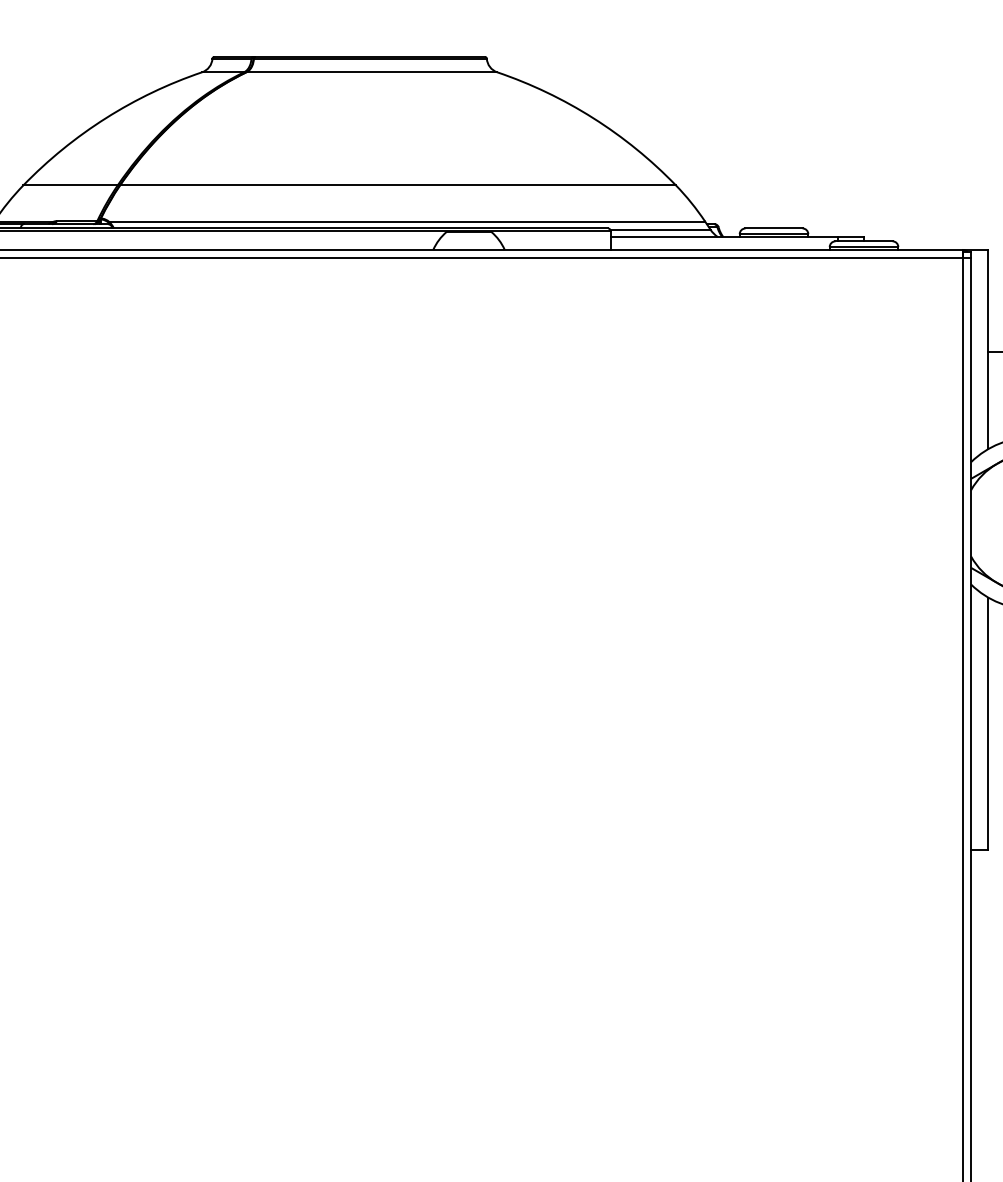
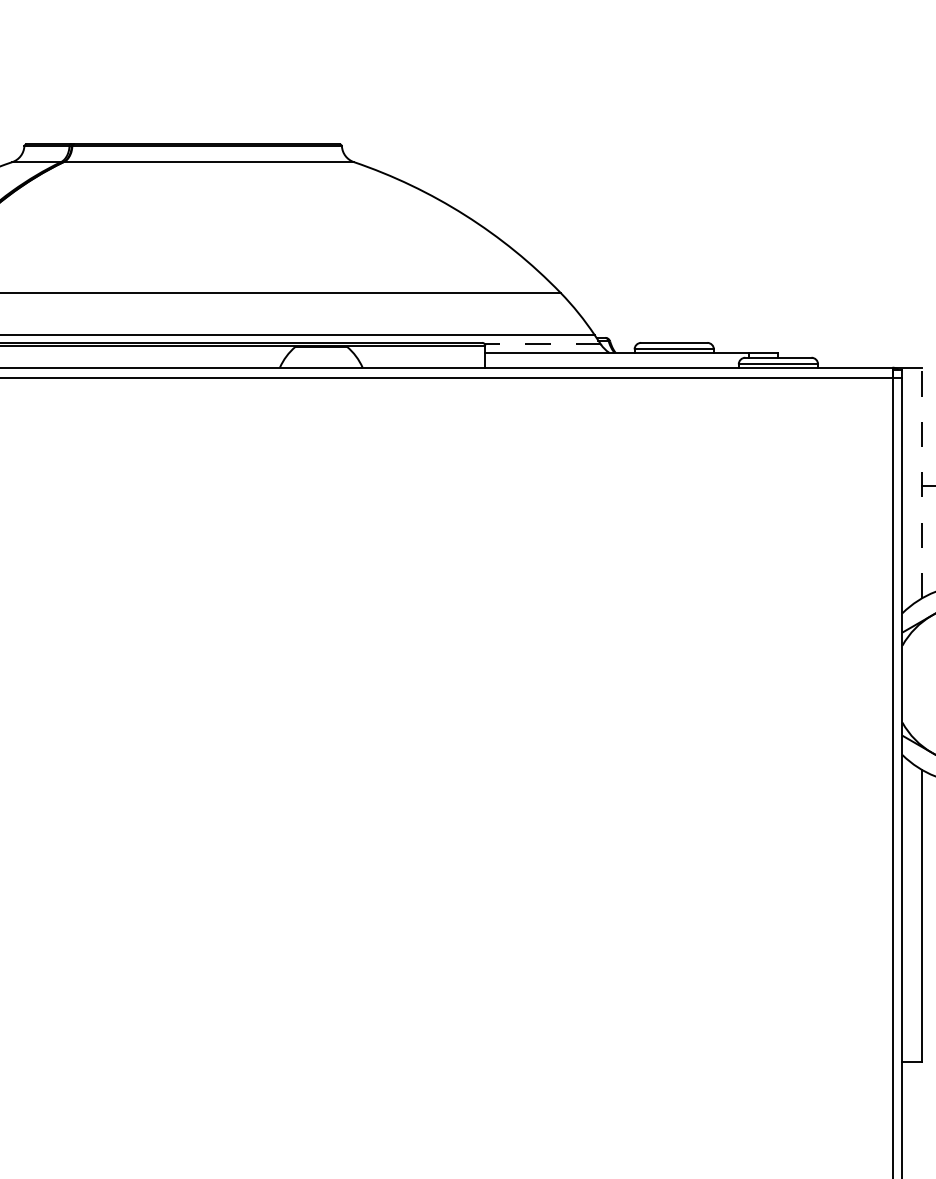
line: (660, 229) -> (542, 344), solid -> dashed
line: (988, 349) -> (922, 482), solid -> dashed

